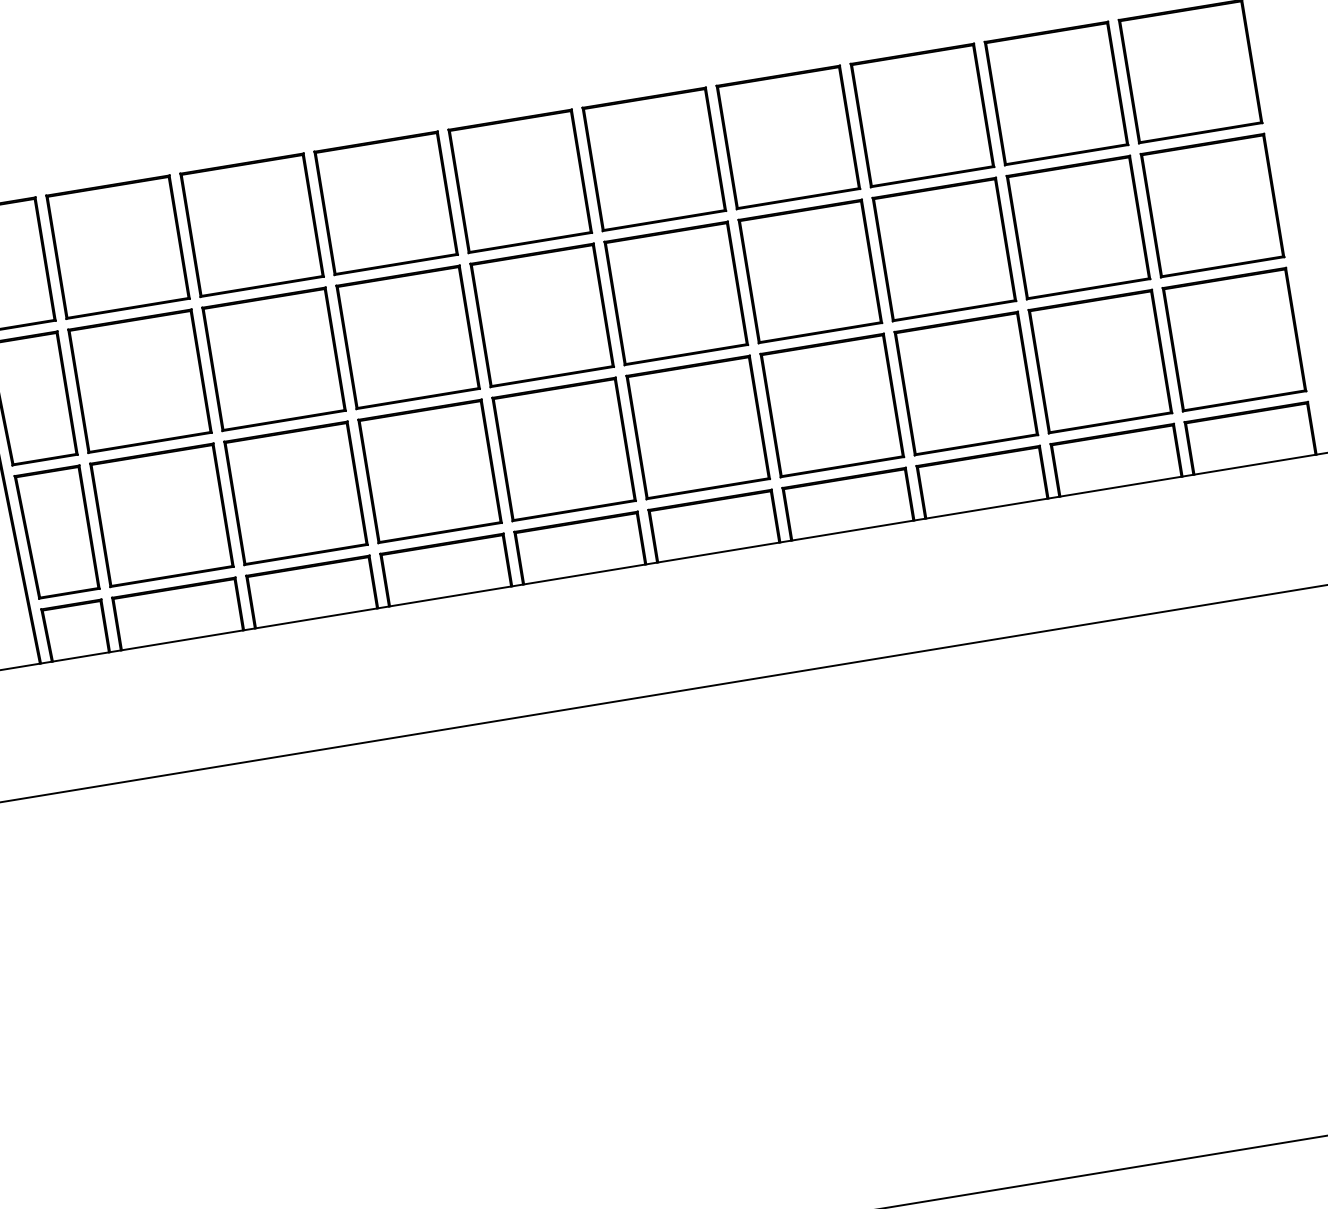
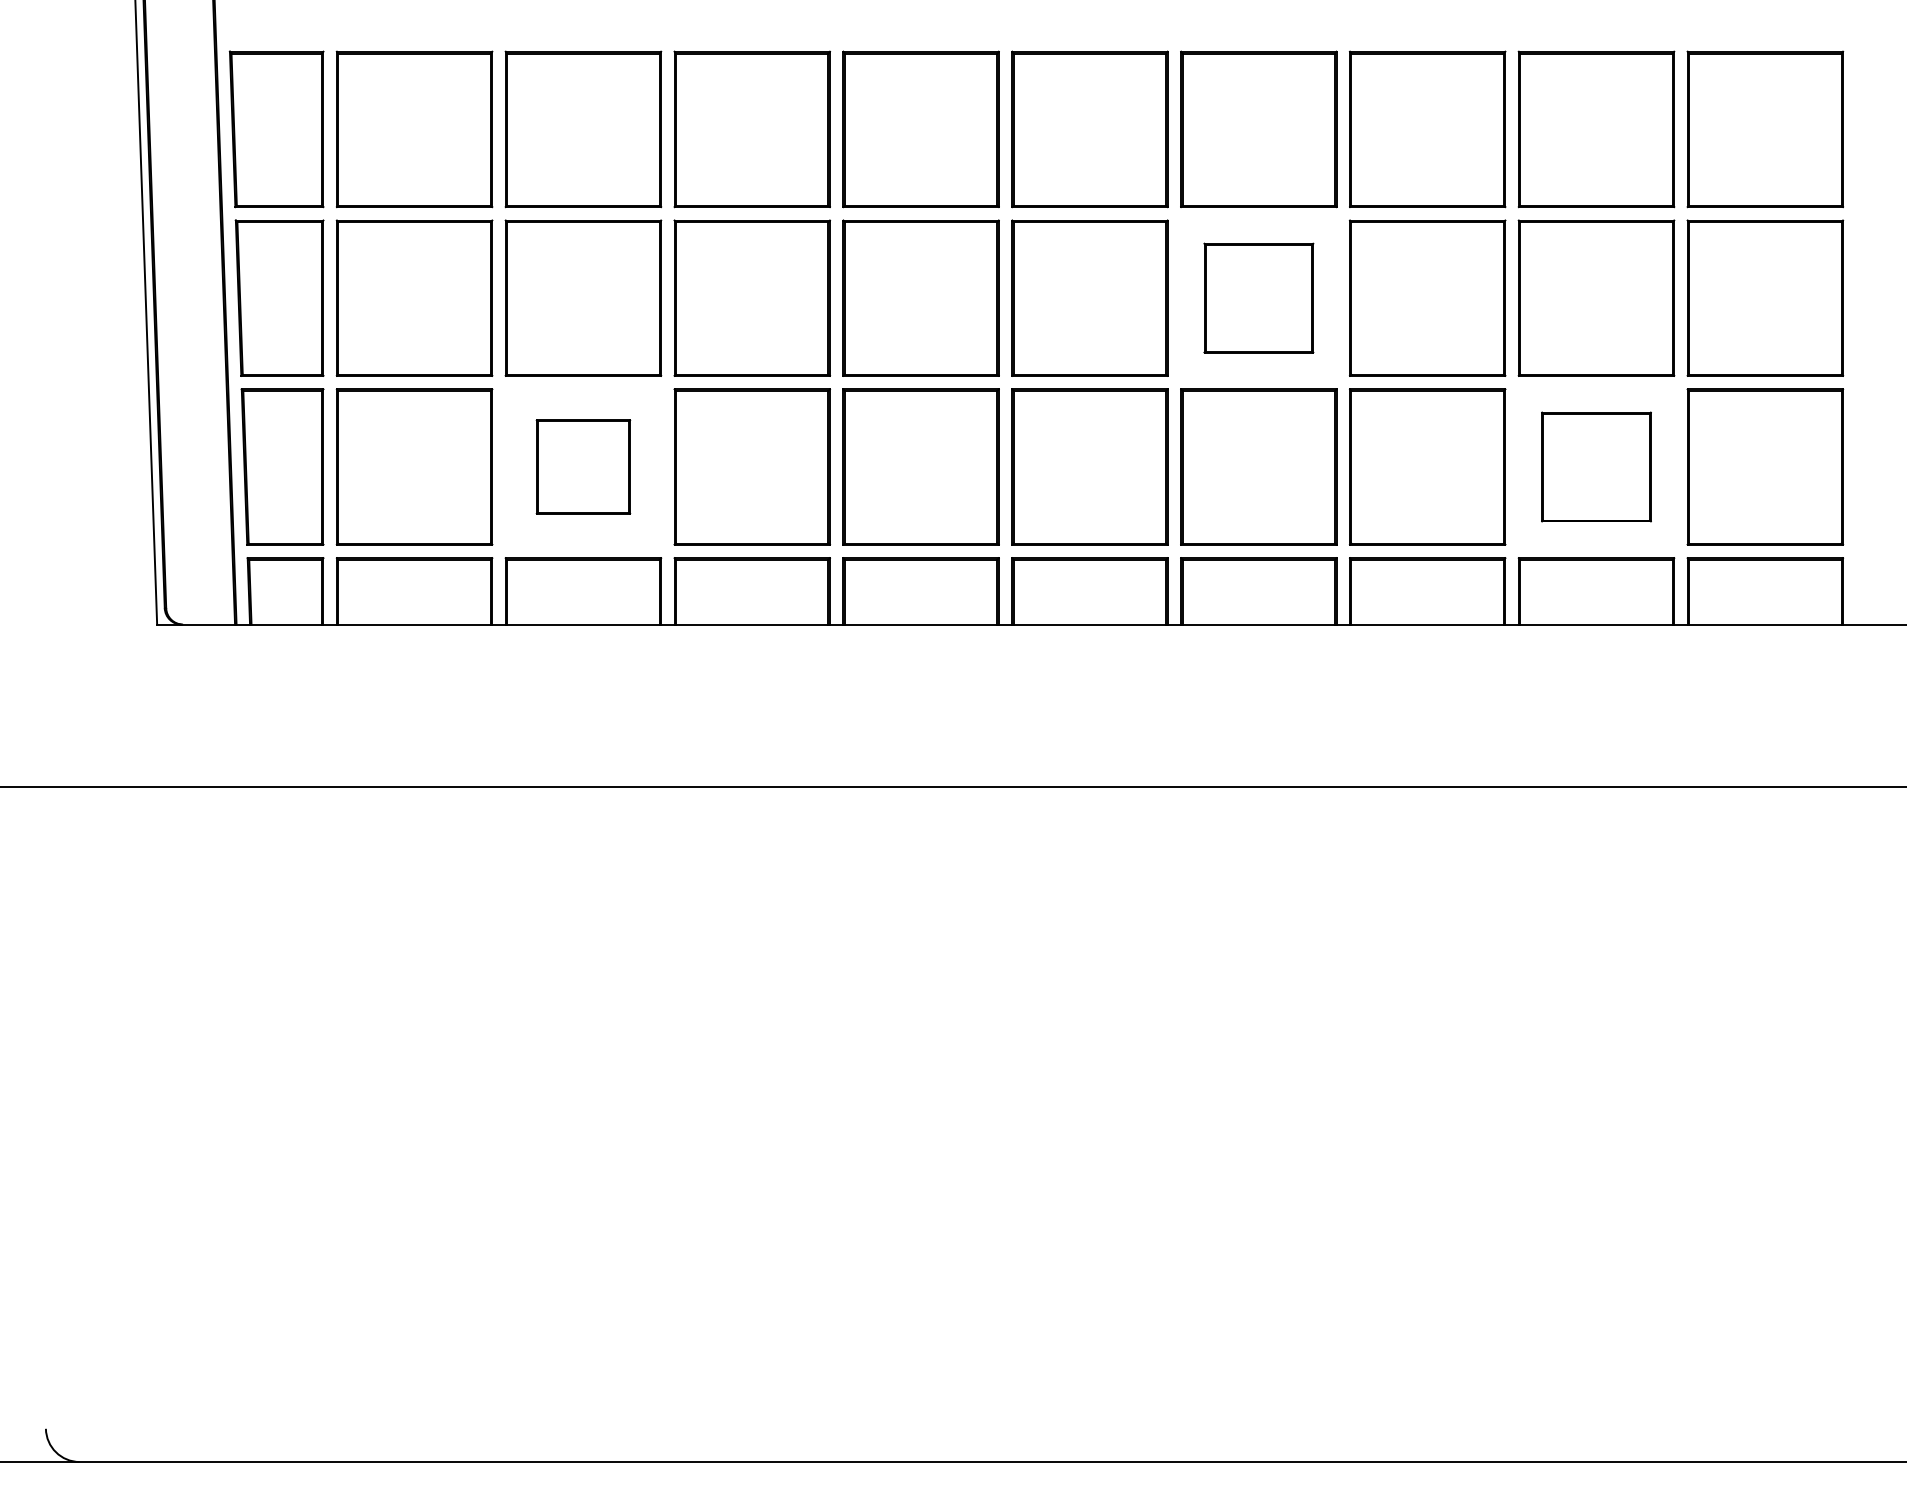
part: (809, 270) -> (1258, 297), size x0.7
part: (1100, 361) -> (1596, 466), size x0.7
part: (295, 492) -> (583, 466), size x0.6

